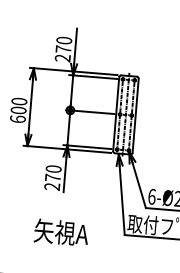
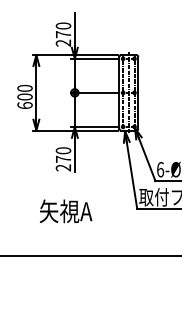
text: (60, 232) -> (65, 211), moved

